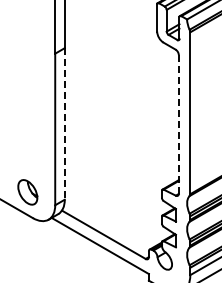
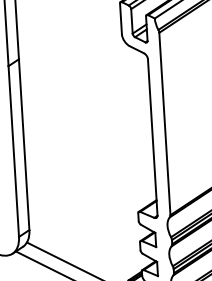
line: (64, 123) -> (23, 144), dashed -> solid
line: (178, 124) -> (152, 137), dashed -> solid

